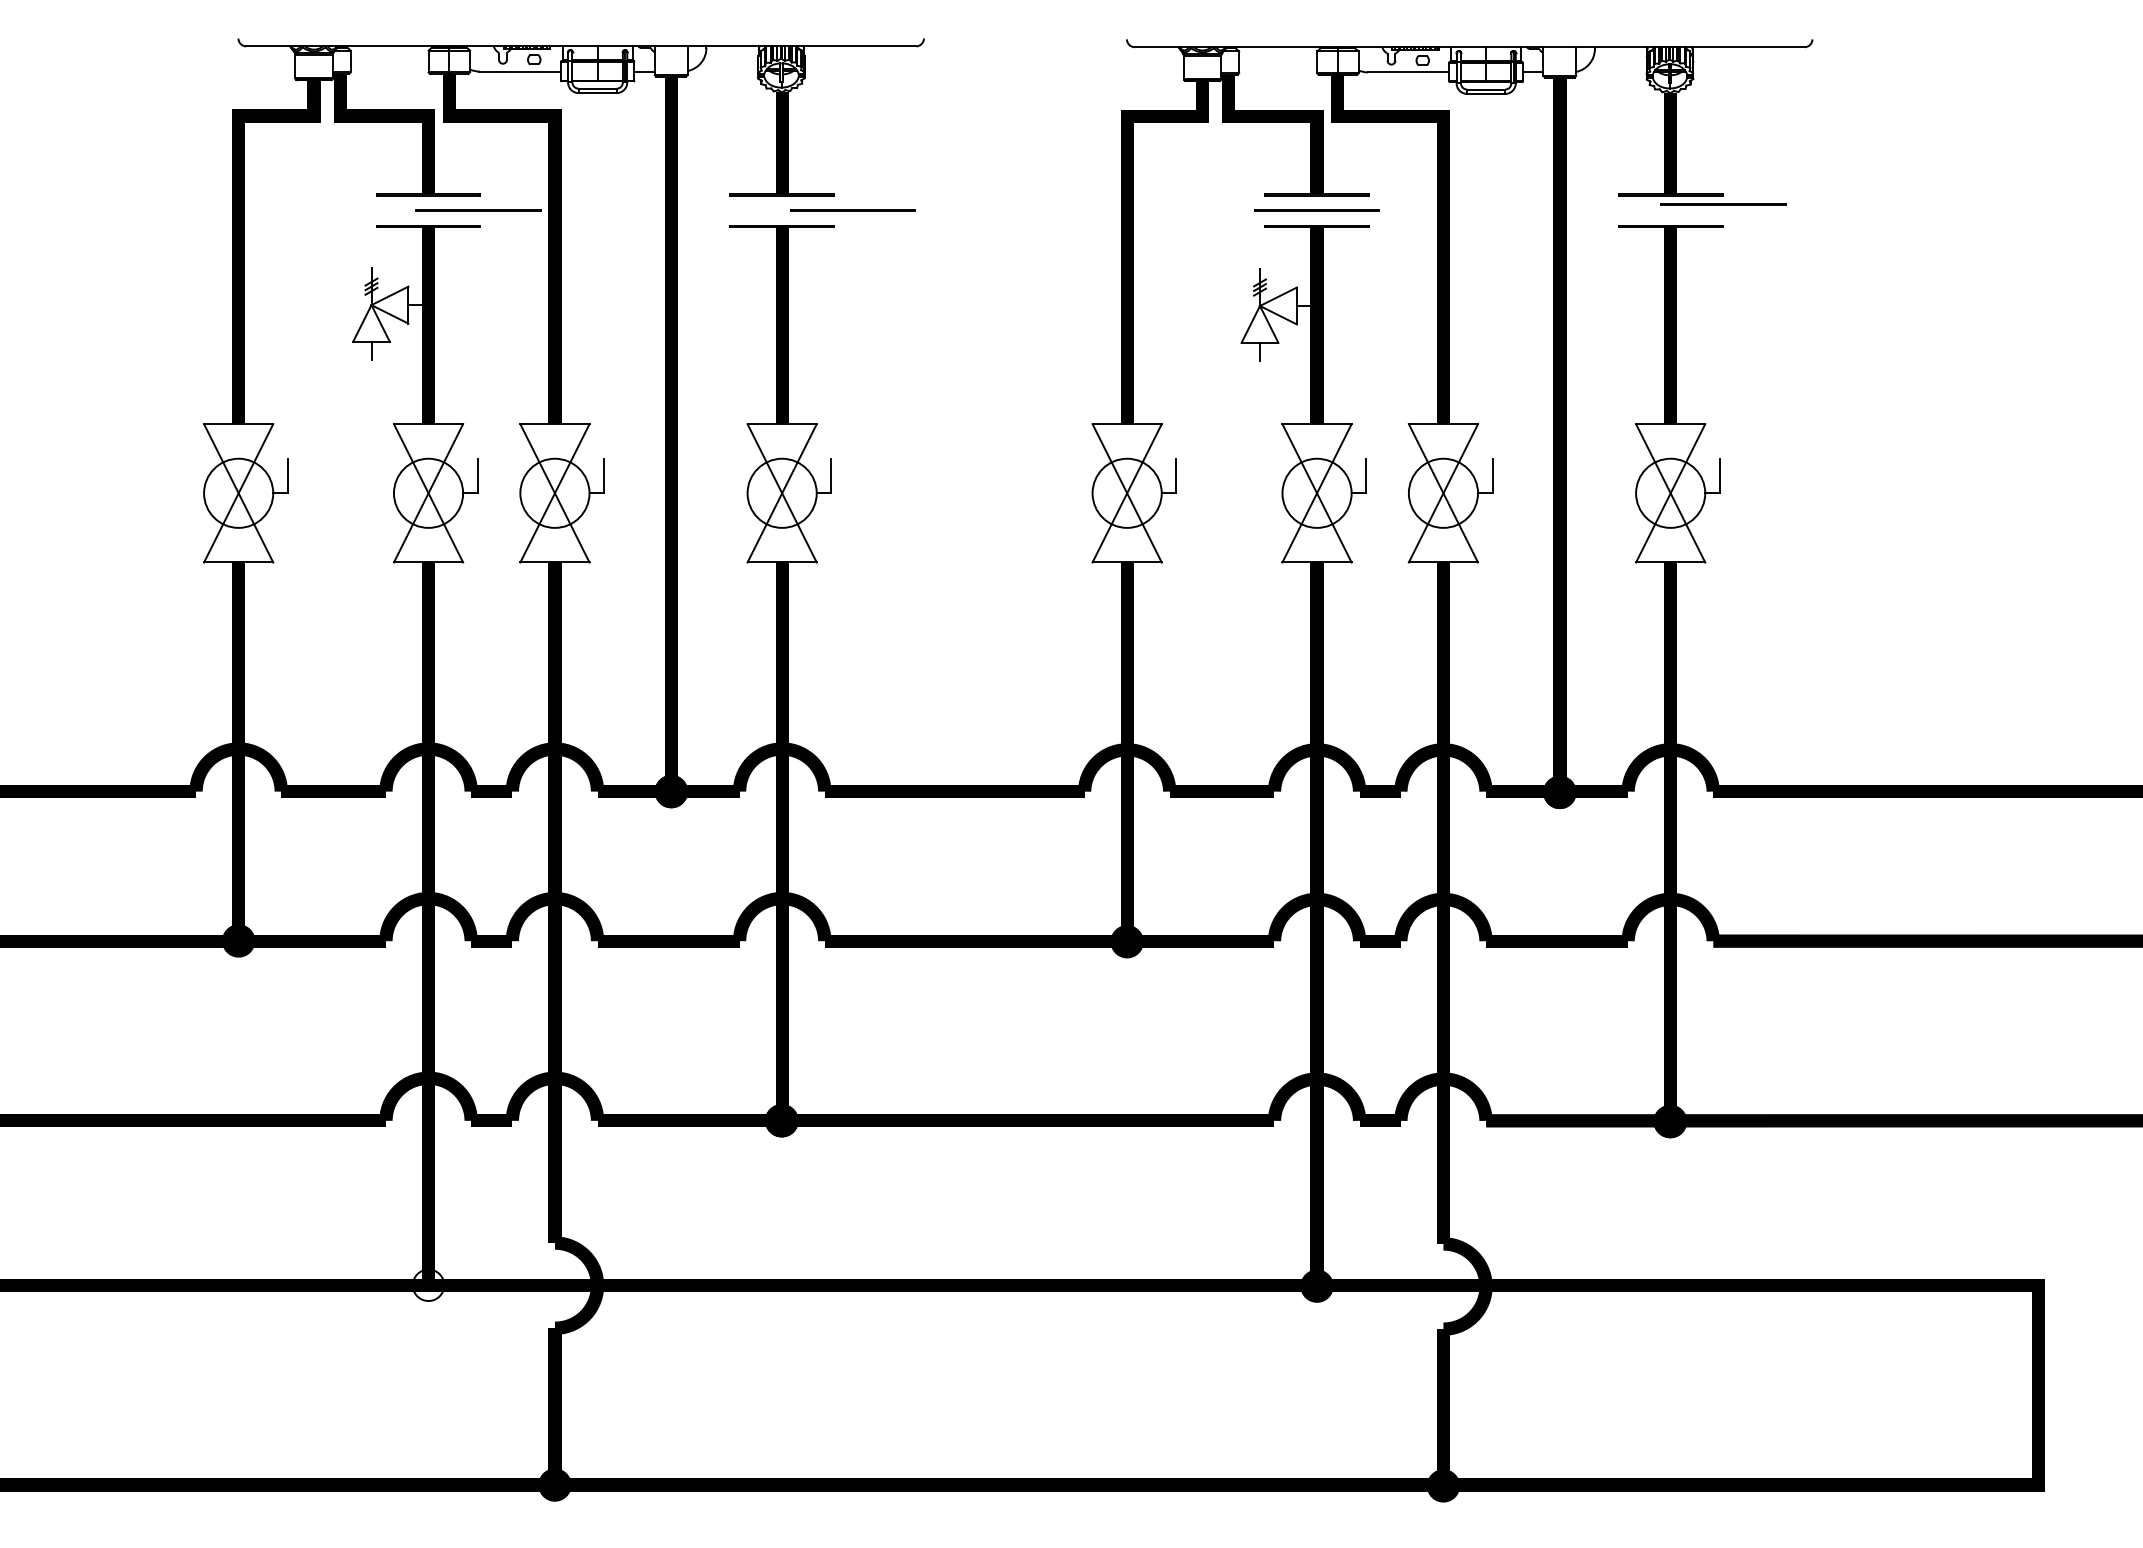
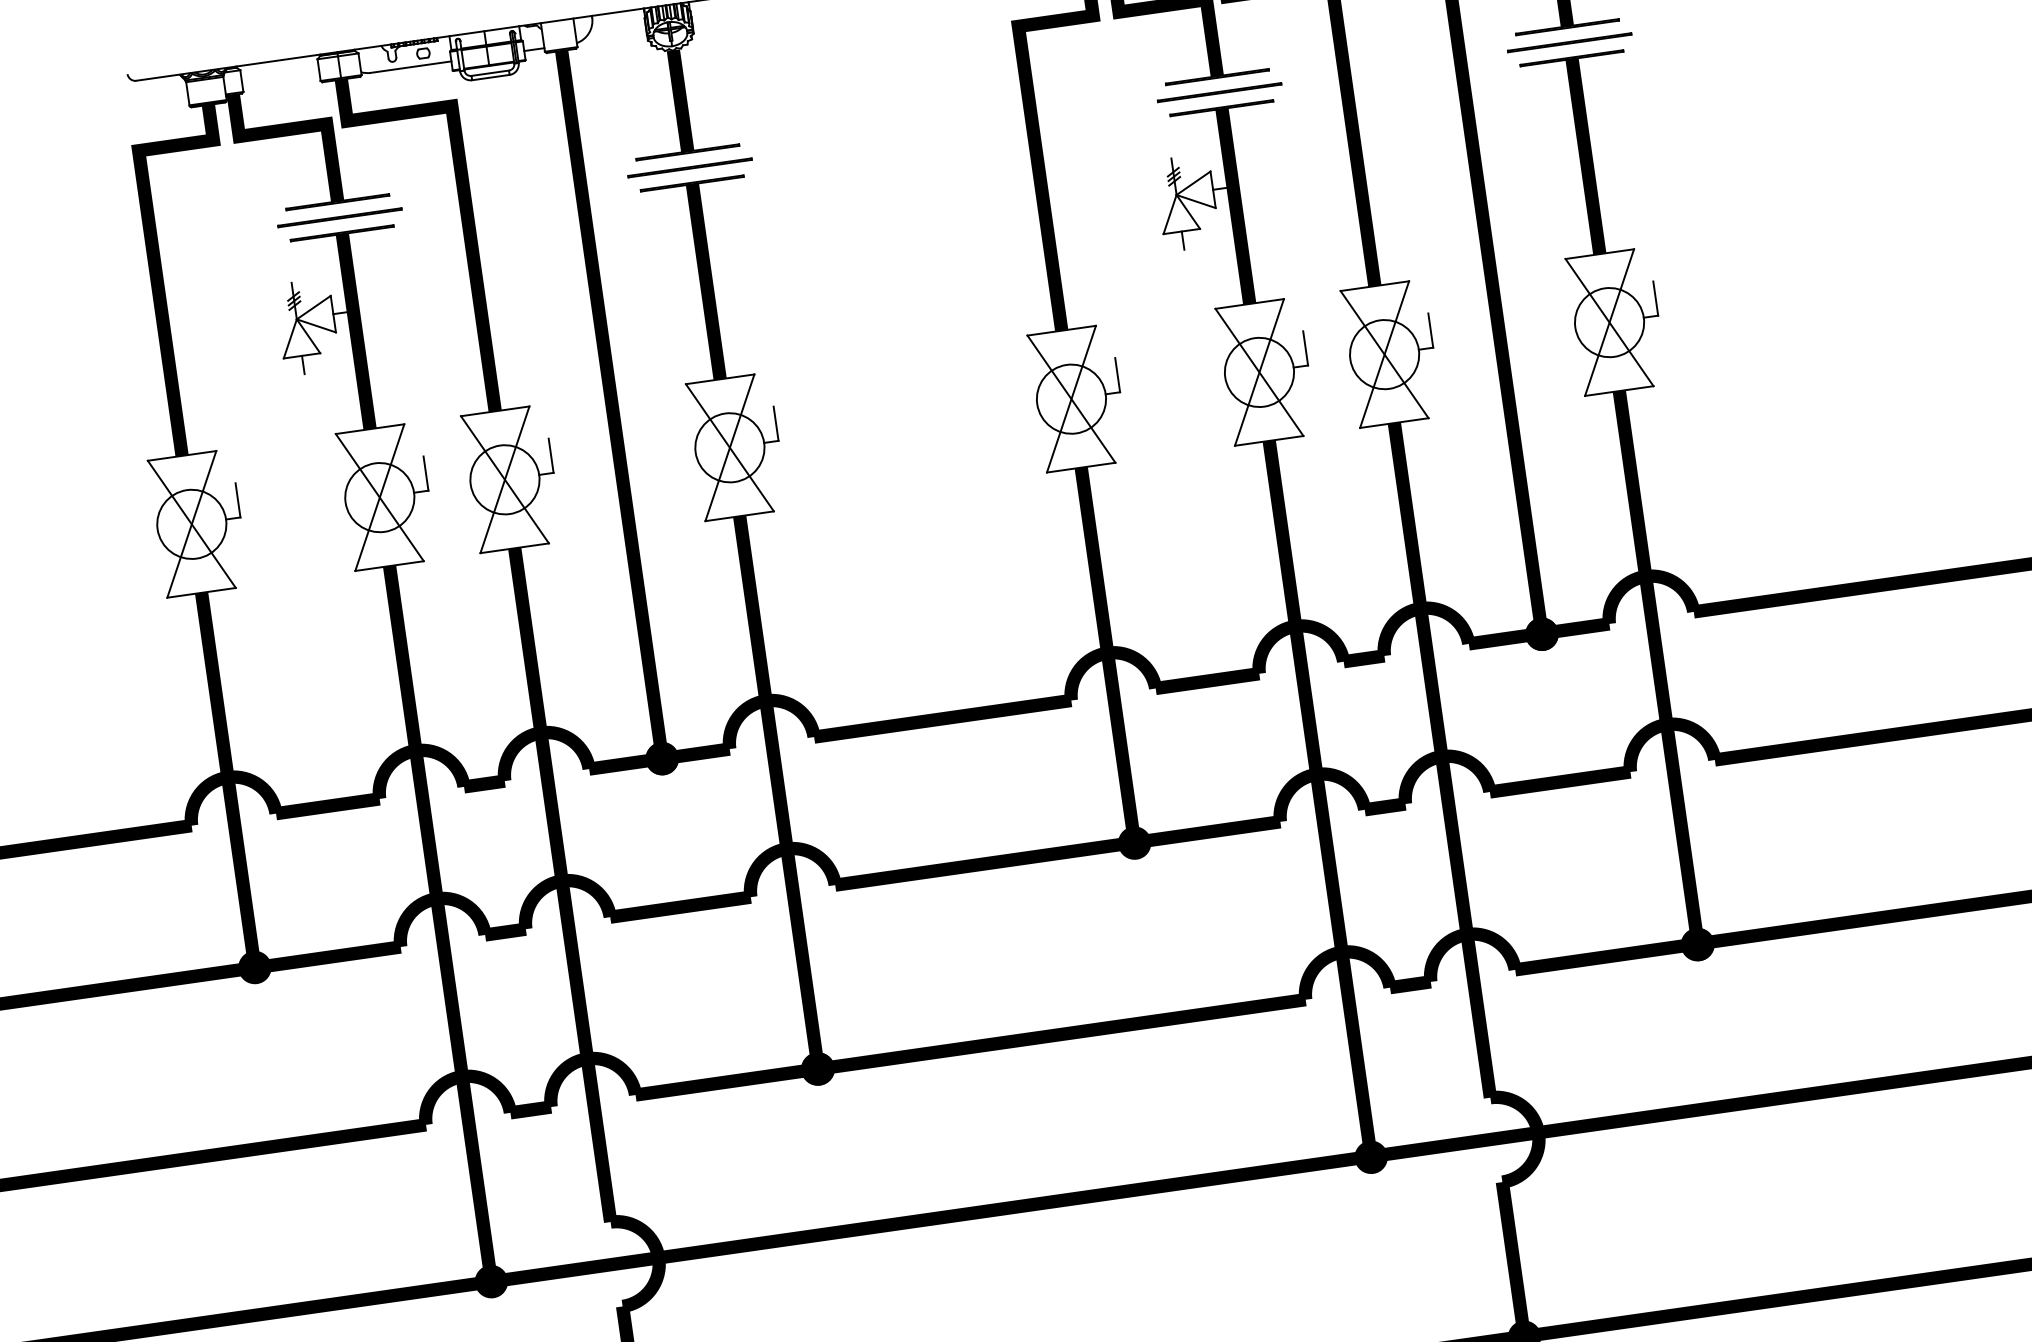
line: (1723, 204) -> (1569, 42), moved
line: (478, 210) -> (339, 217), moved
line: (852, 210) -> (689, 167), moved
fill: (428, 1285) -> (491, 1281), added

